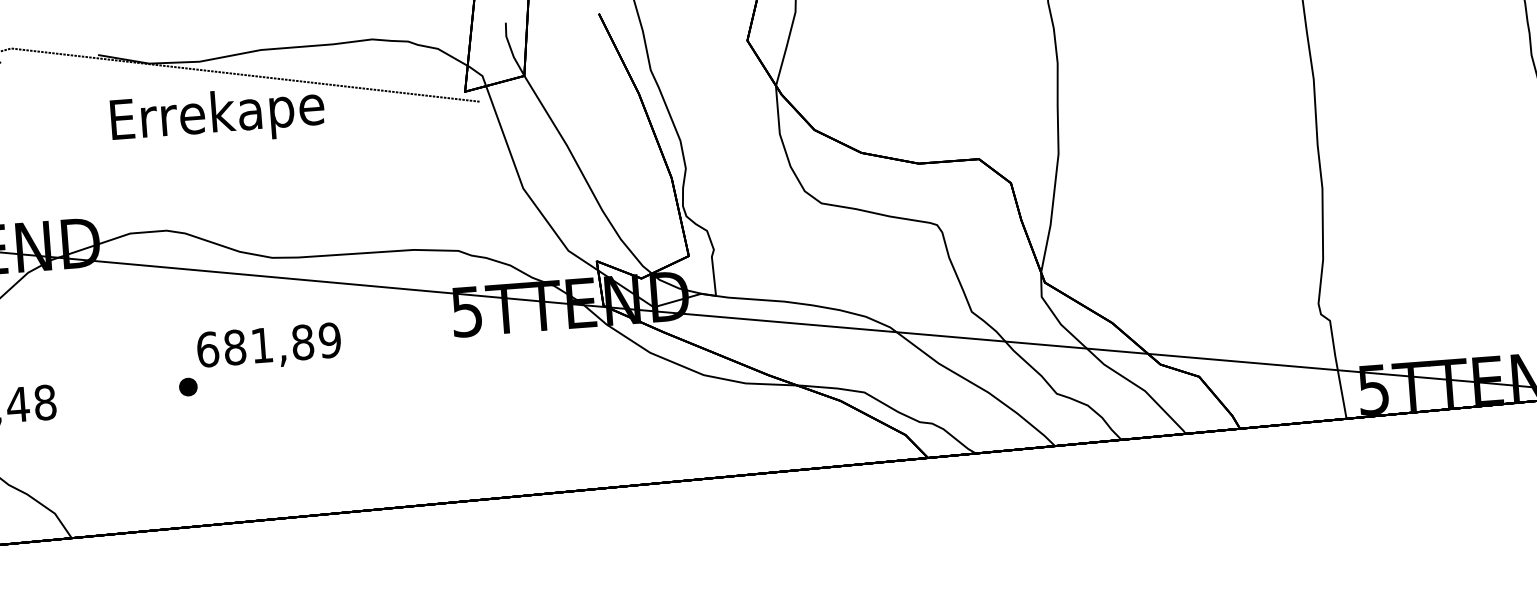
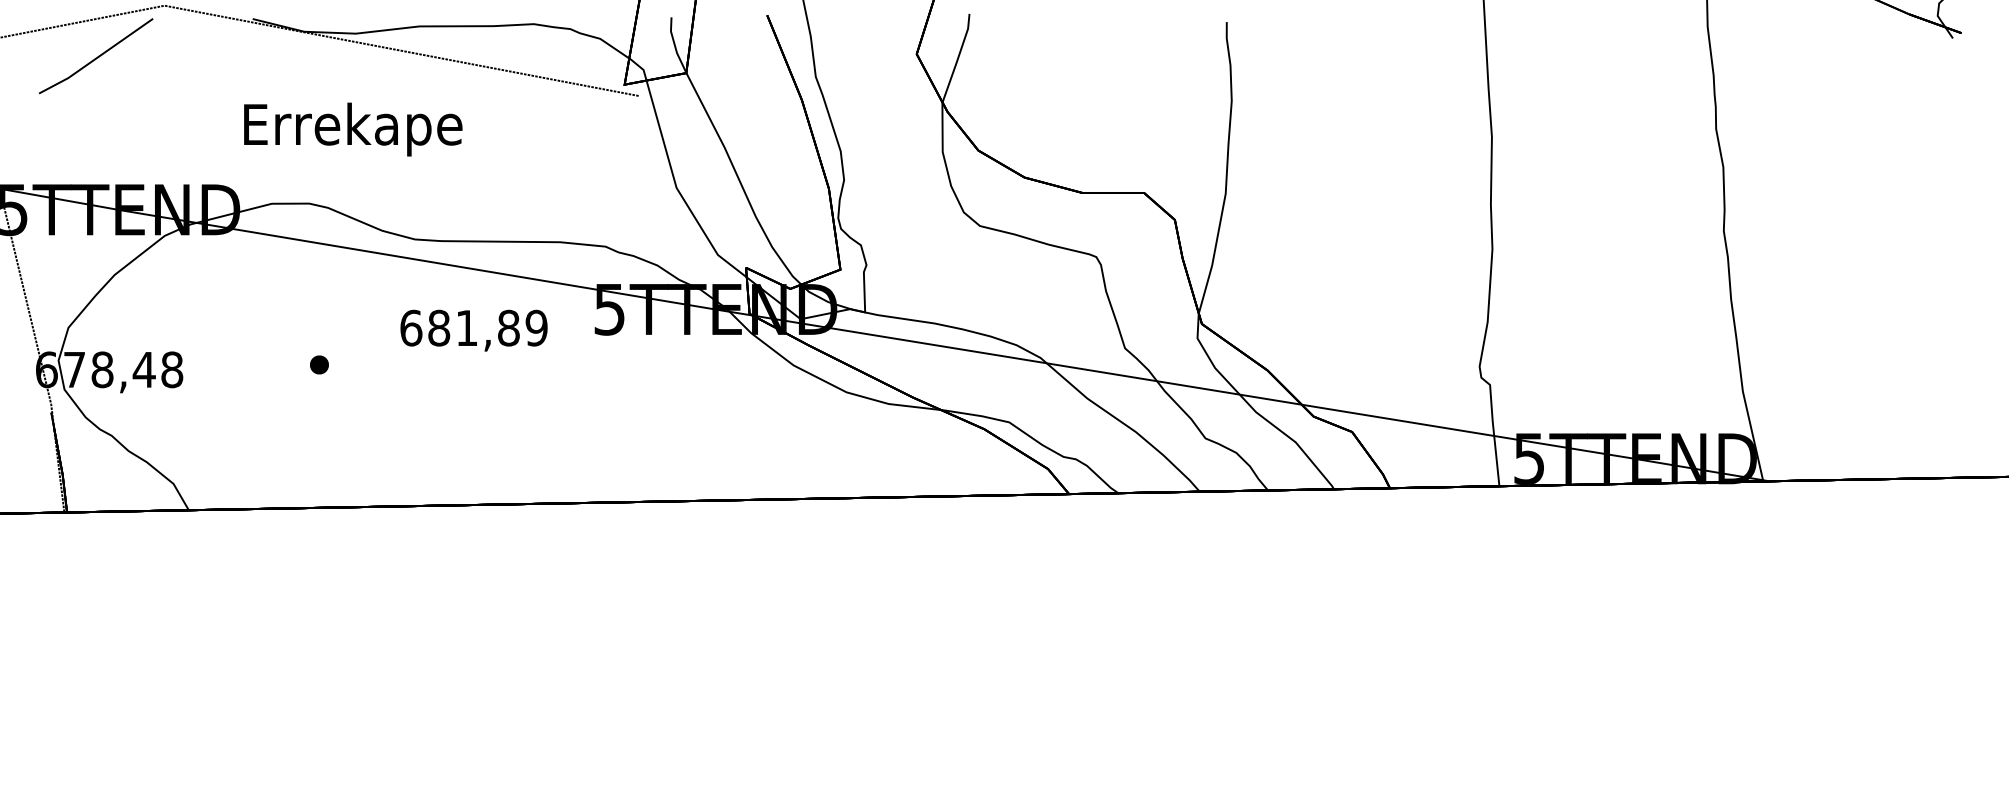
text: (218, 116) -> (353, 129), moved
text: (268, 347) -> (473, 330), moved

